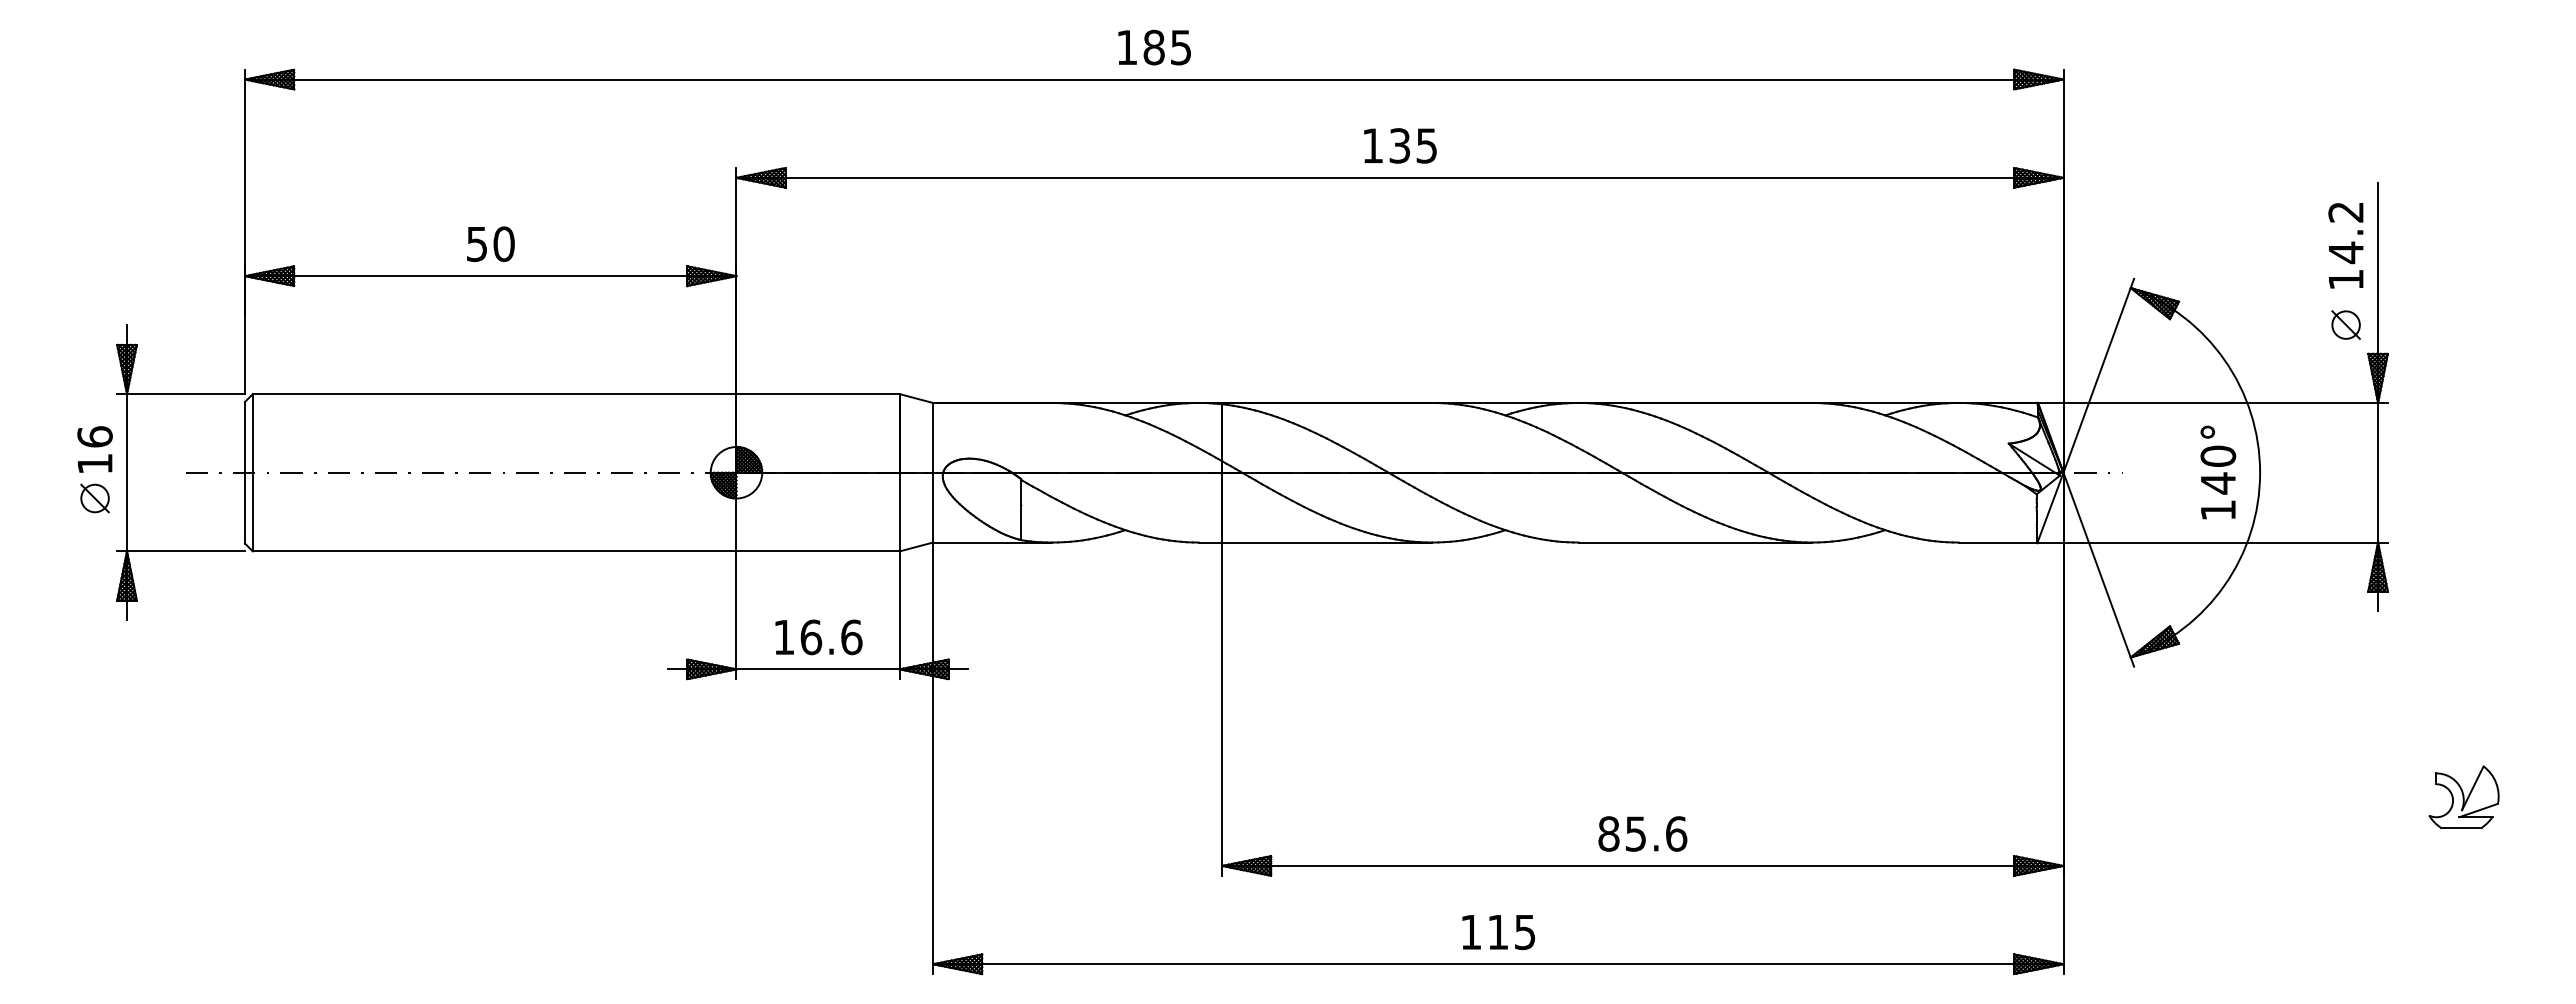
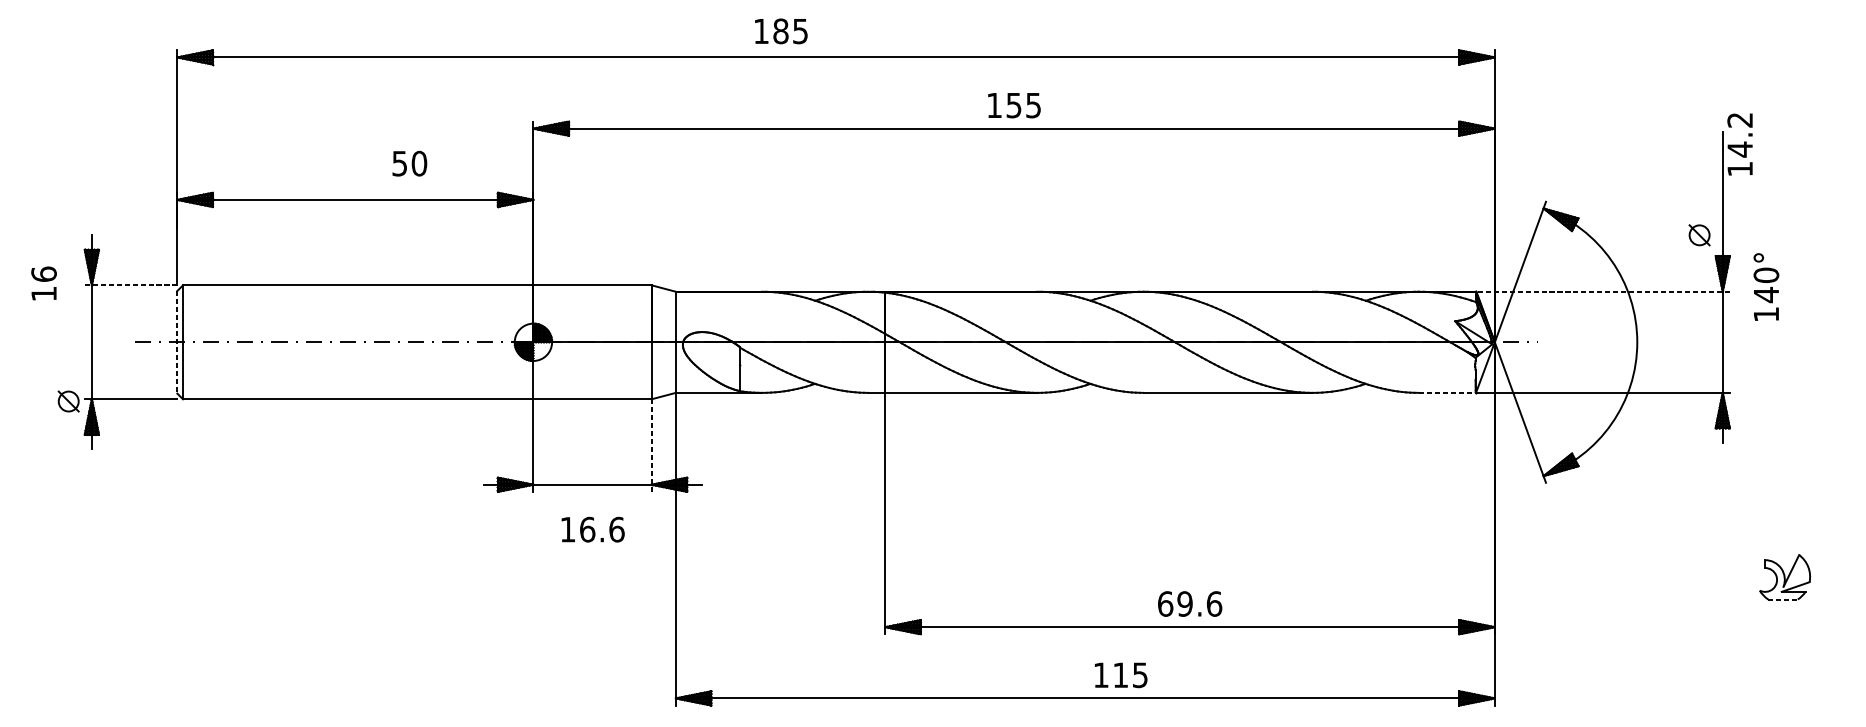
text: (1154, 47) -> (781, 31), moved
text: (1399, 145) -> (1013, 105), 135 -> 155
text: (490, 243) -> (409, 163), moved
text: (2345, 245) -> (1739, 144), moved
line: (181, 394) -> (131, 285), solid -> dashed
line: (2213, 402) -> (1603, 291), solid -> dashed
text: (94, 449) -> (43, 283), moved
line: (244, 472) -> (176, 342), solid -> dashed
text: (2218, 472) -> (1766, 287), moved
part: (94, 498) -> (68, 401), moved
line: (1998, 542) -> (1447, 392), solid -> dashed
line: (899, 615) -> (651, 445), solid -> dashed
text: (818, 637) -> (592, 529), moved
line: (2461, 827) -> (1783, 599), solid -> dashed
text: (1622, 833) -> (1175, 603), 85.6 -> 69.6
text: (1498, 932) -> (1121, 675), moved

